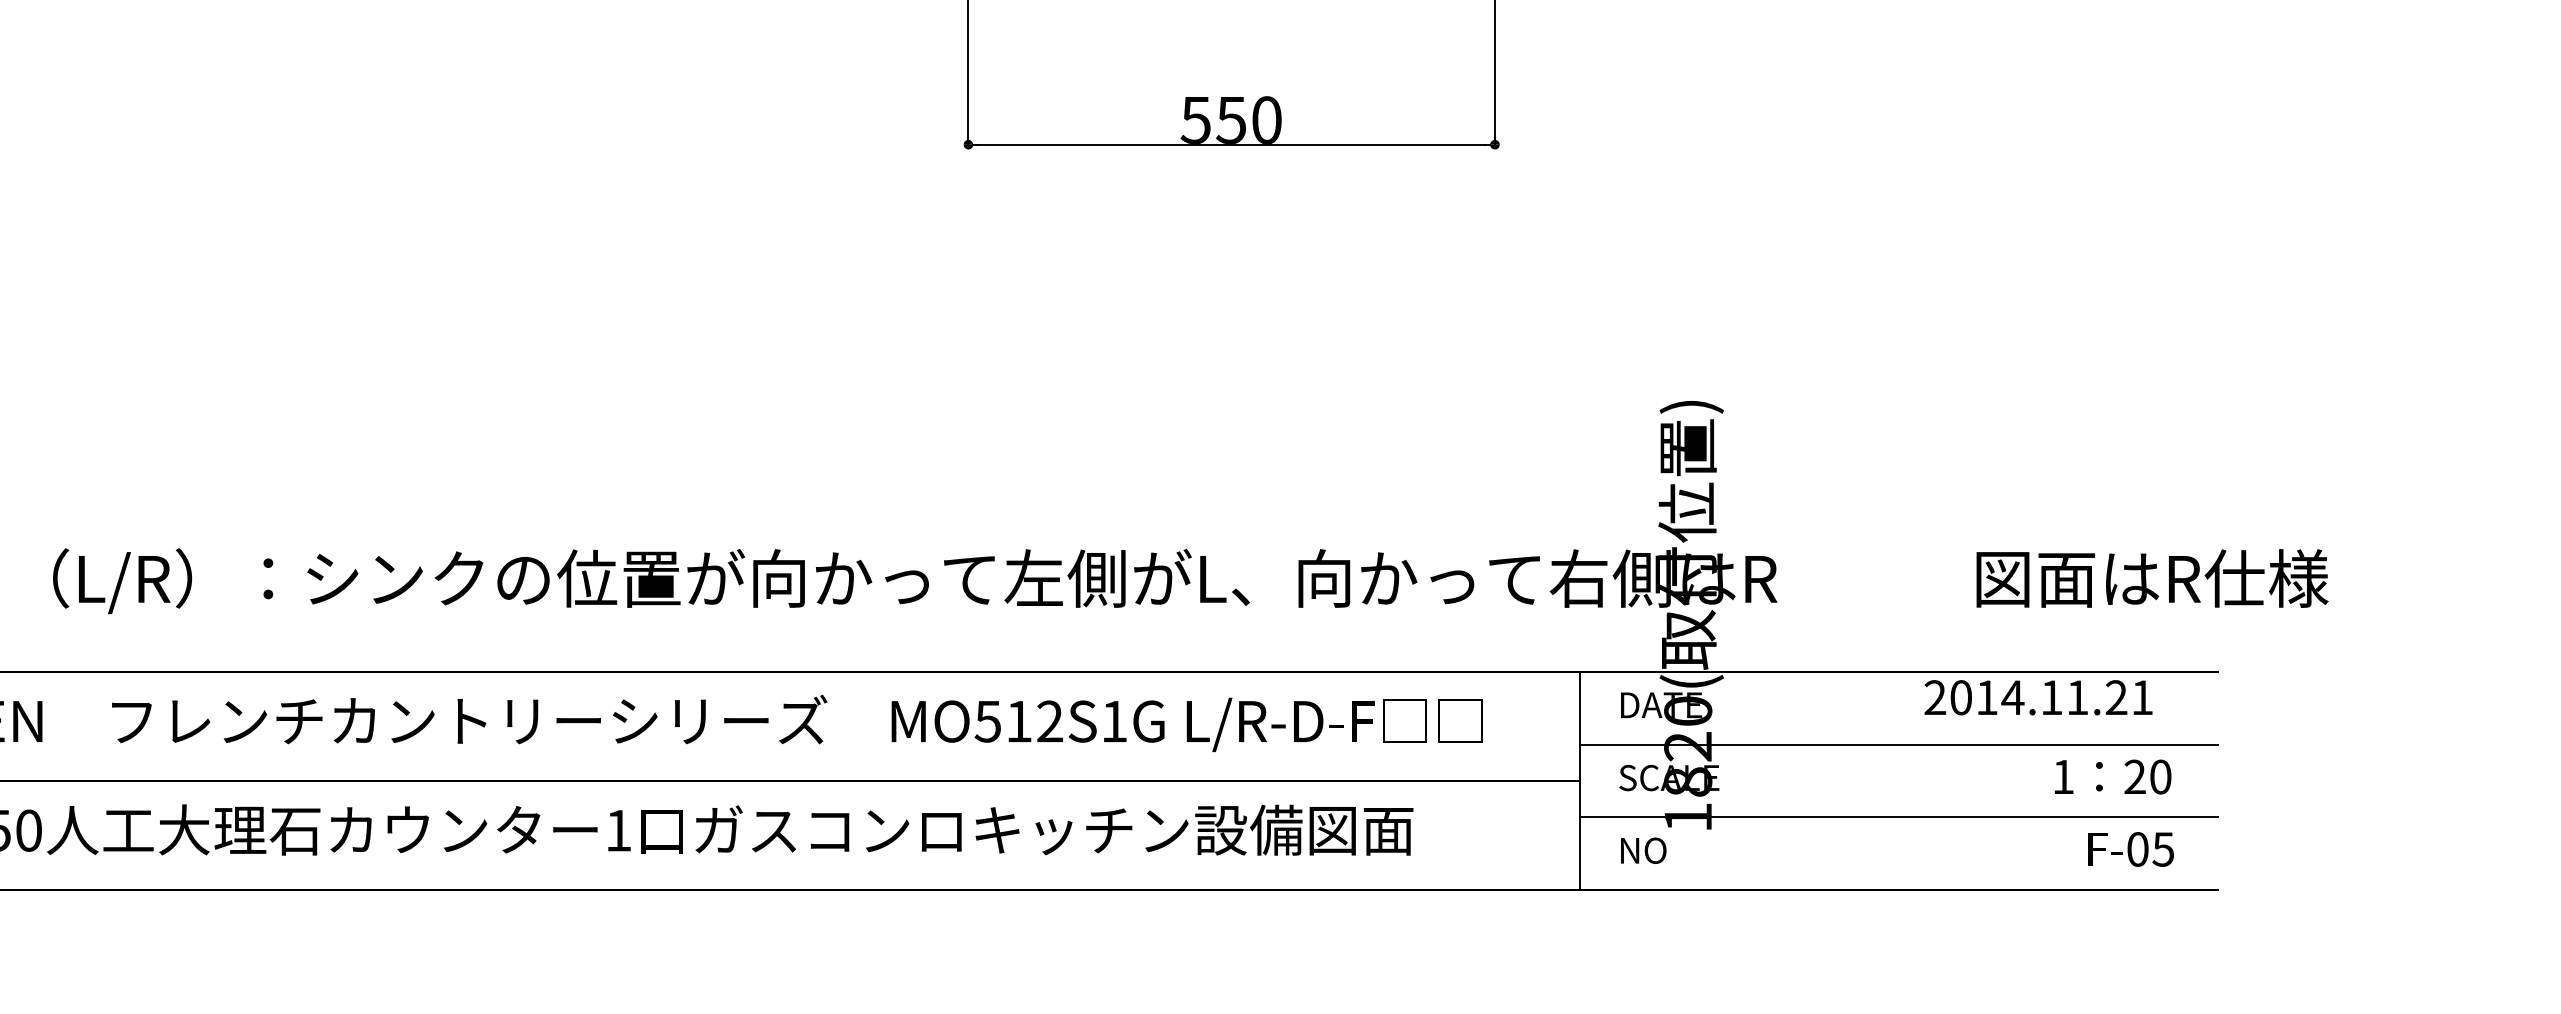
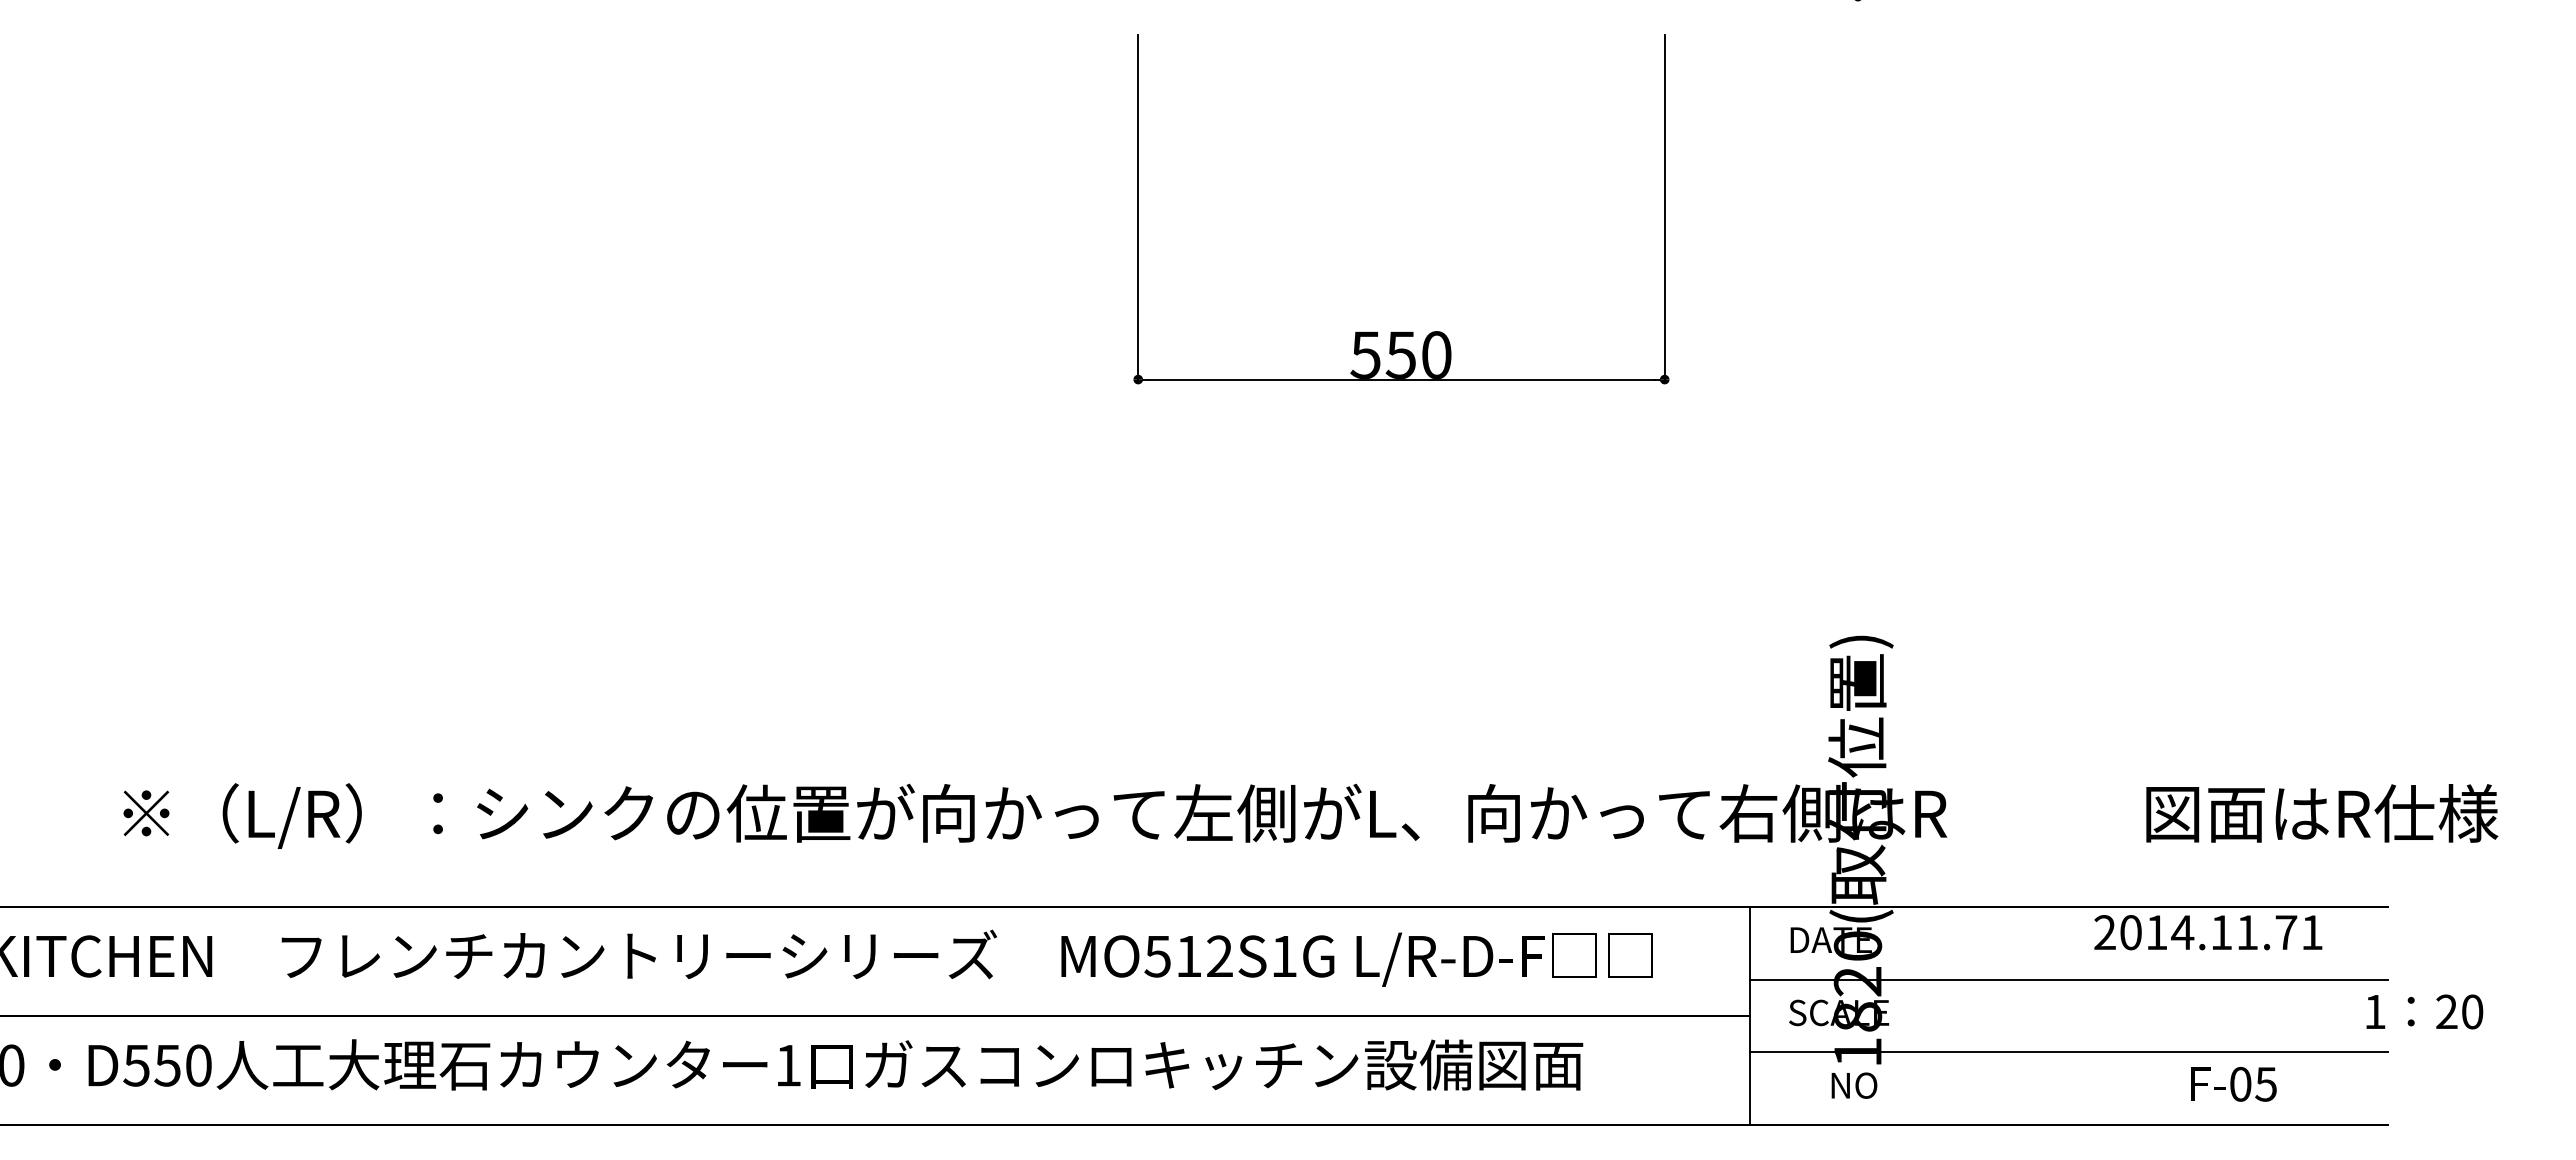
text: (2116, 697) -> (2286, 932), 2014.11.21 -> 2014.11.71
text: (2112, 776) -> (2424, 1011), moved
text: (2130, 849) -> (2233, 1084), moved
text: (1643, 850) -> (1854, 1085), moved

